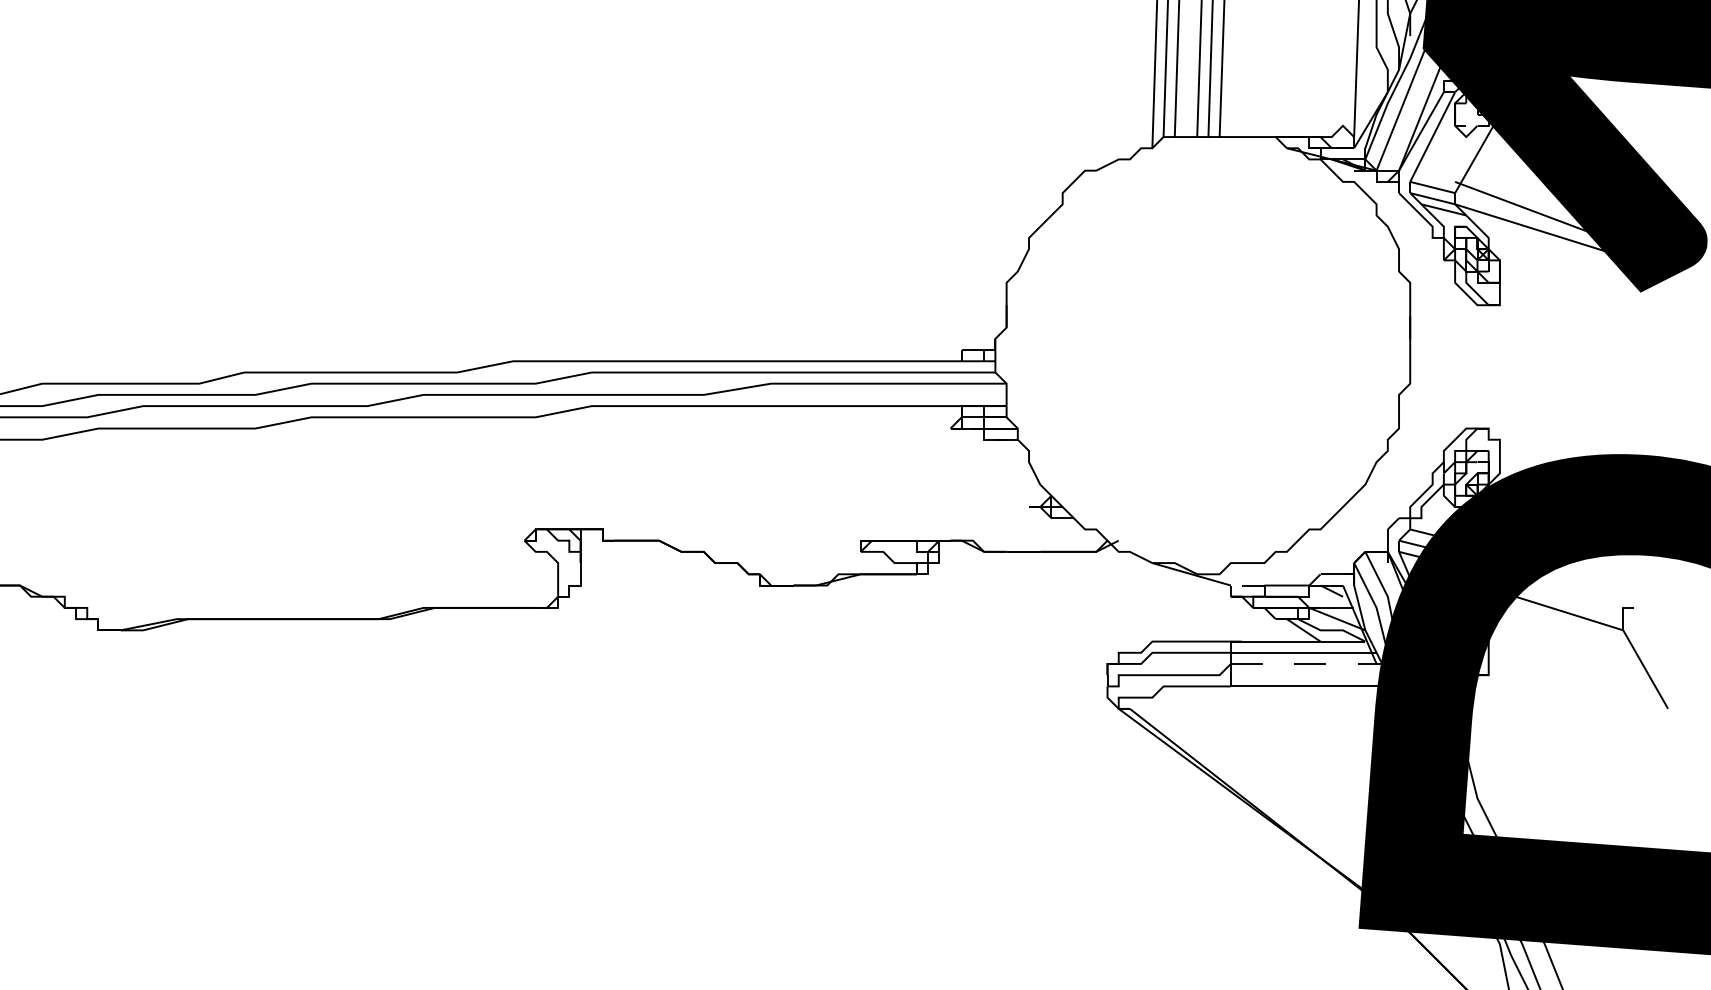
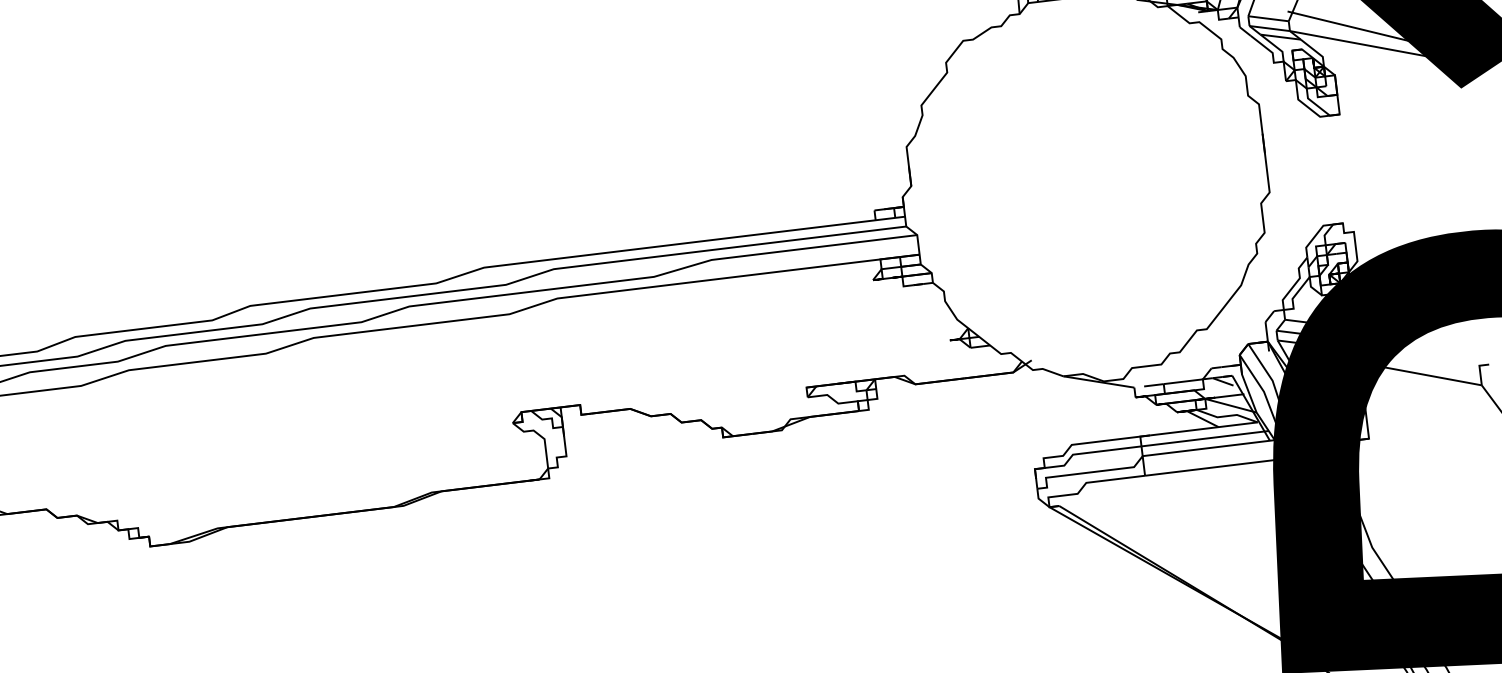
line: (1309, 663) -> (1211, 447), dashed -> solid

